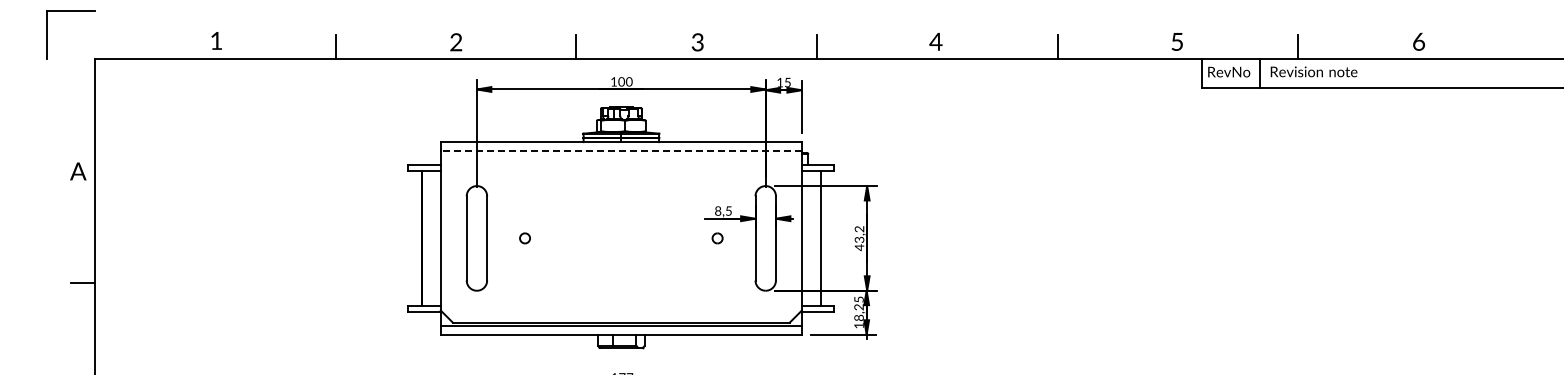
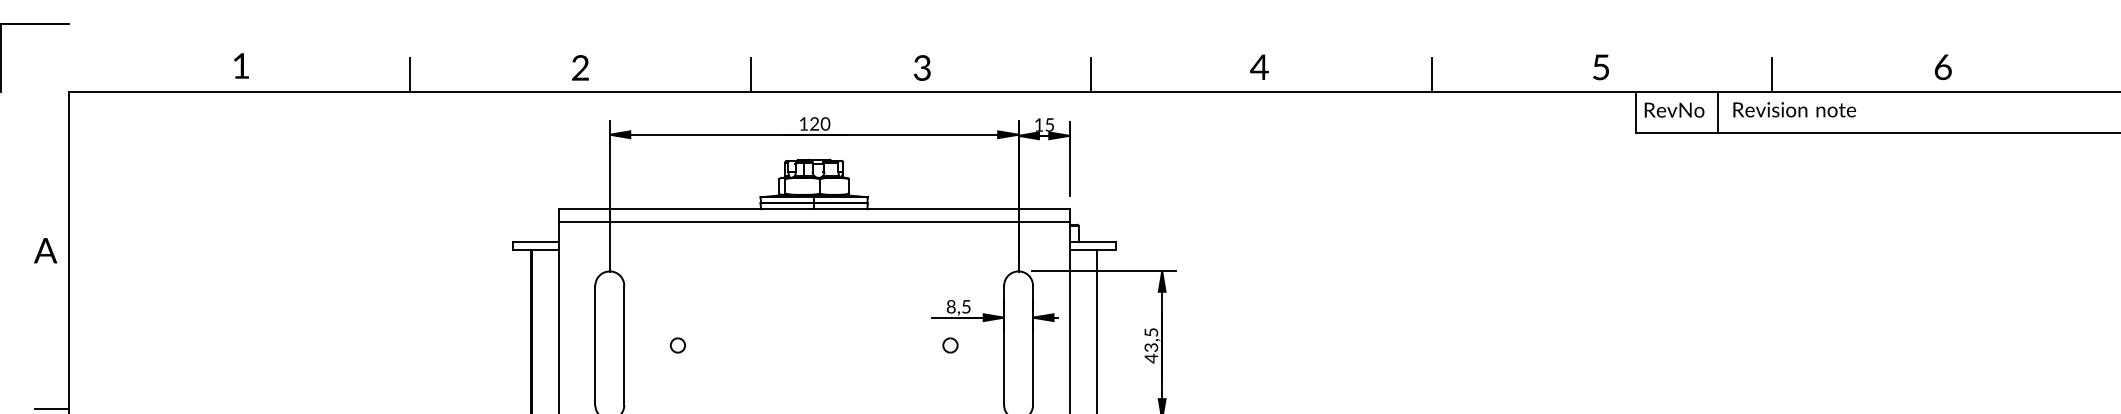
text: (621, 82) -> (814, 124), 100 -> 120
line: (620, 151) -> (813, 222), dashed -> solid
text: (859, 229) -> (1151, 332), 43,2 -> 43,5

